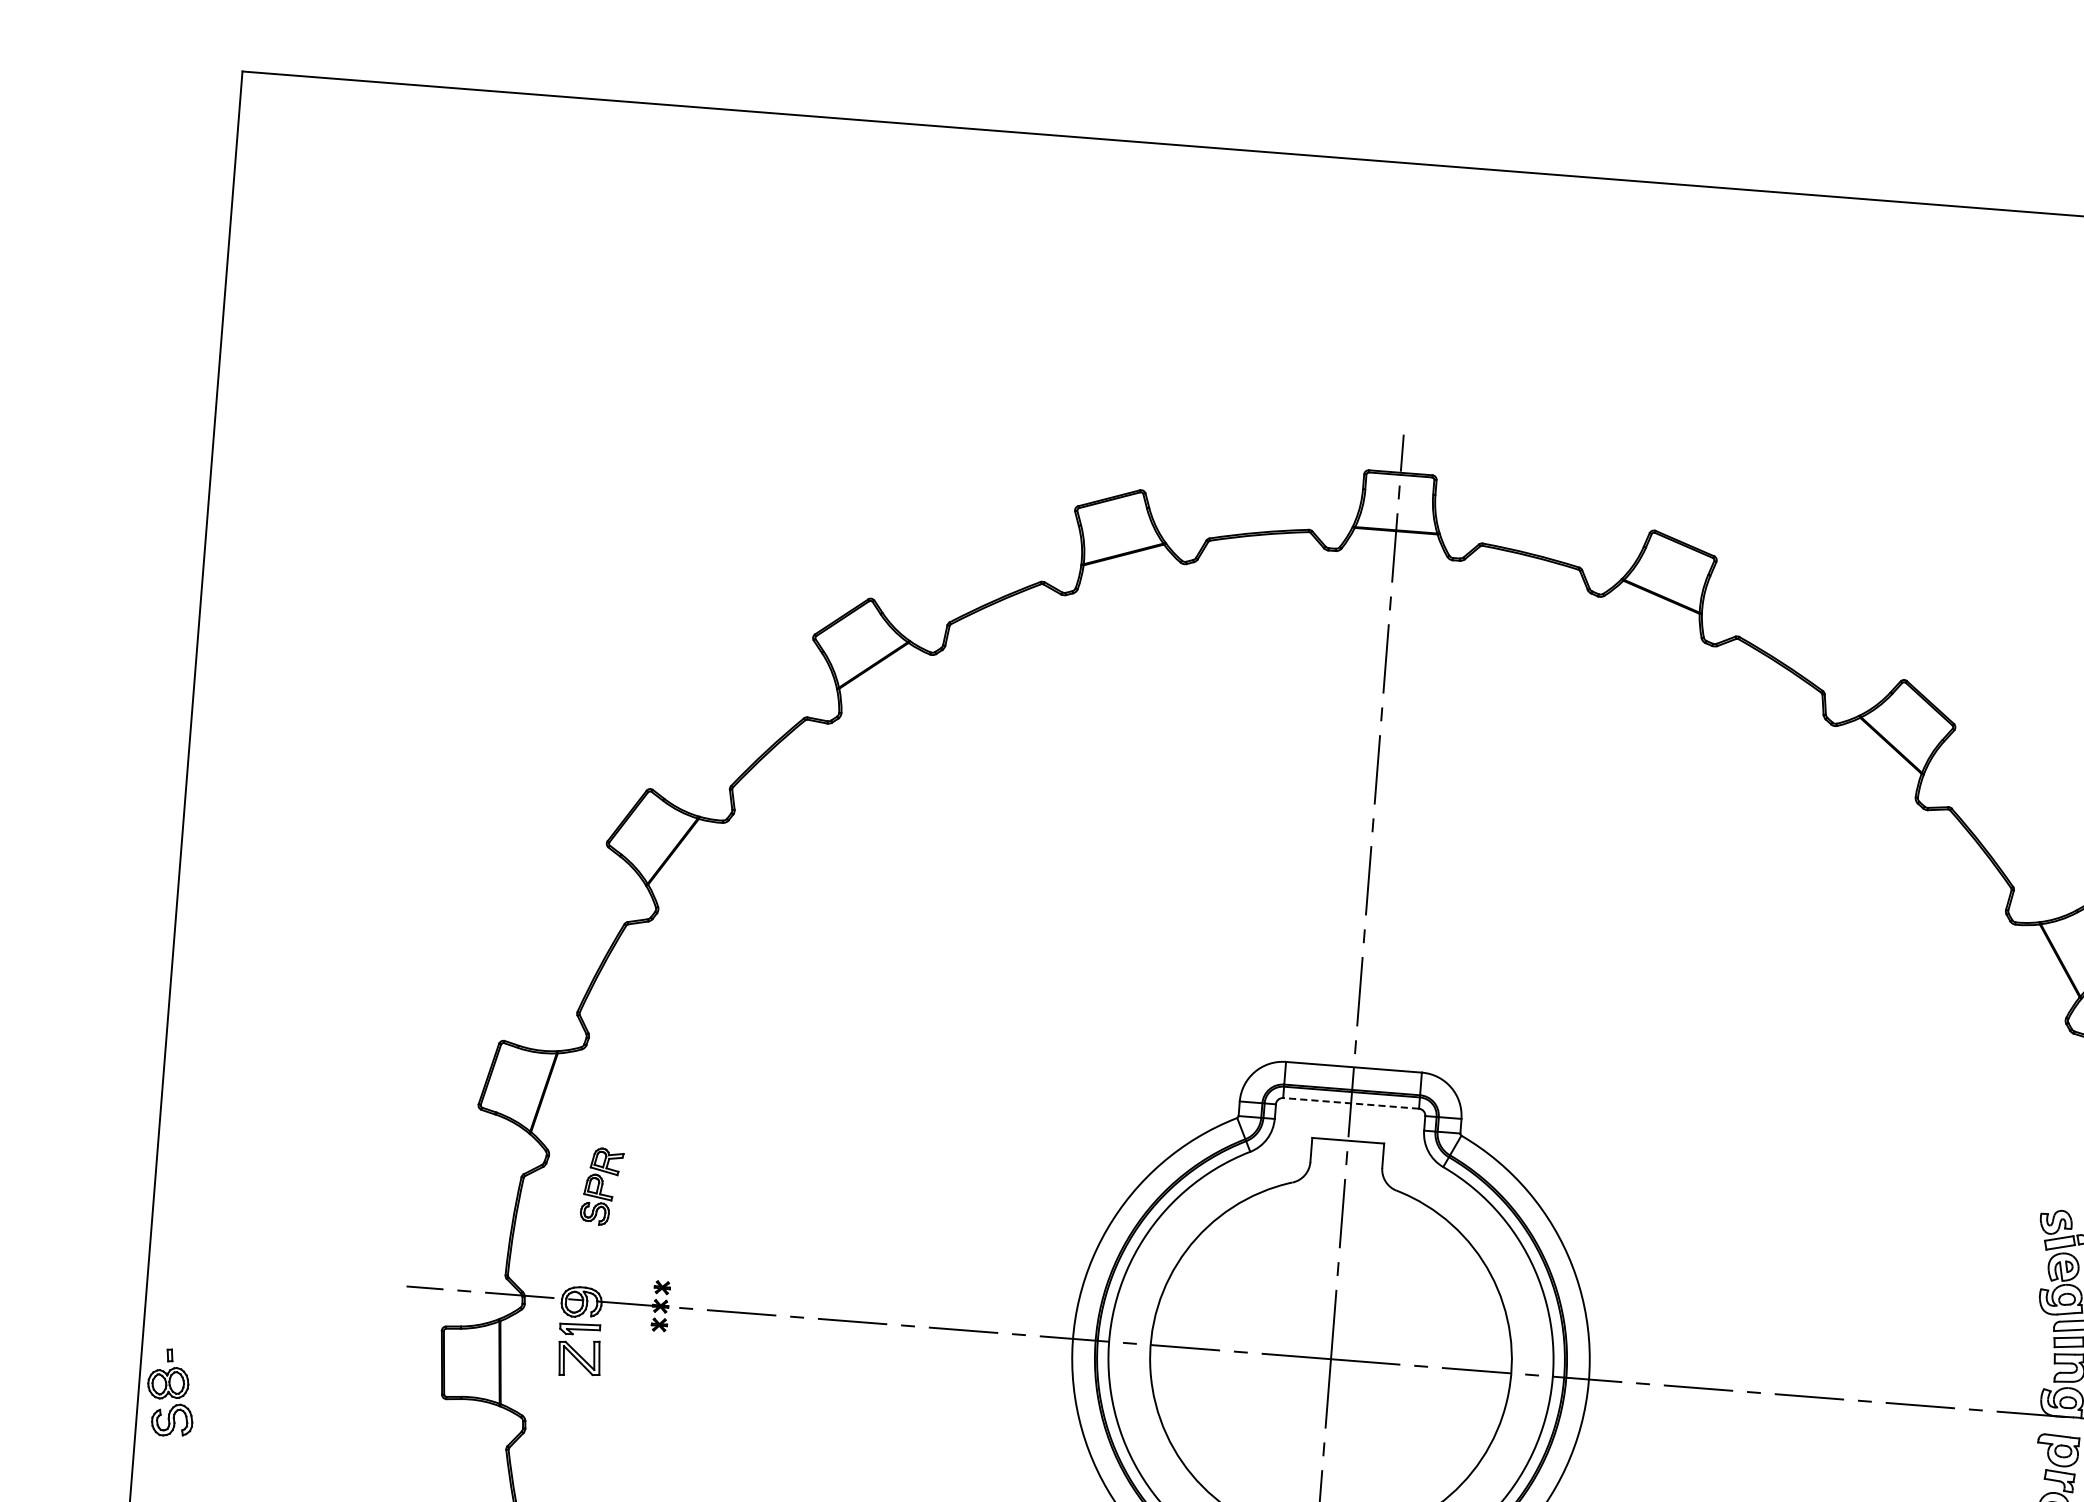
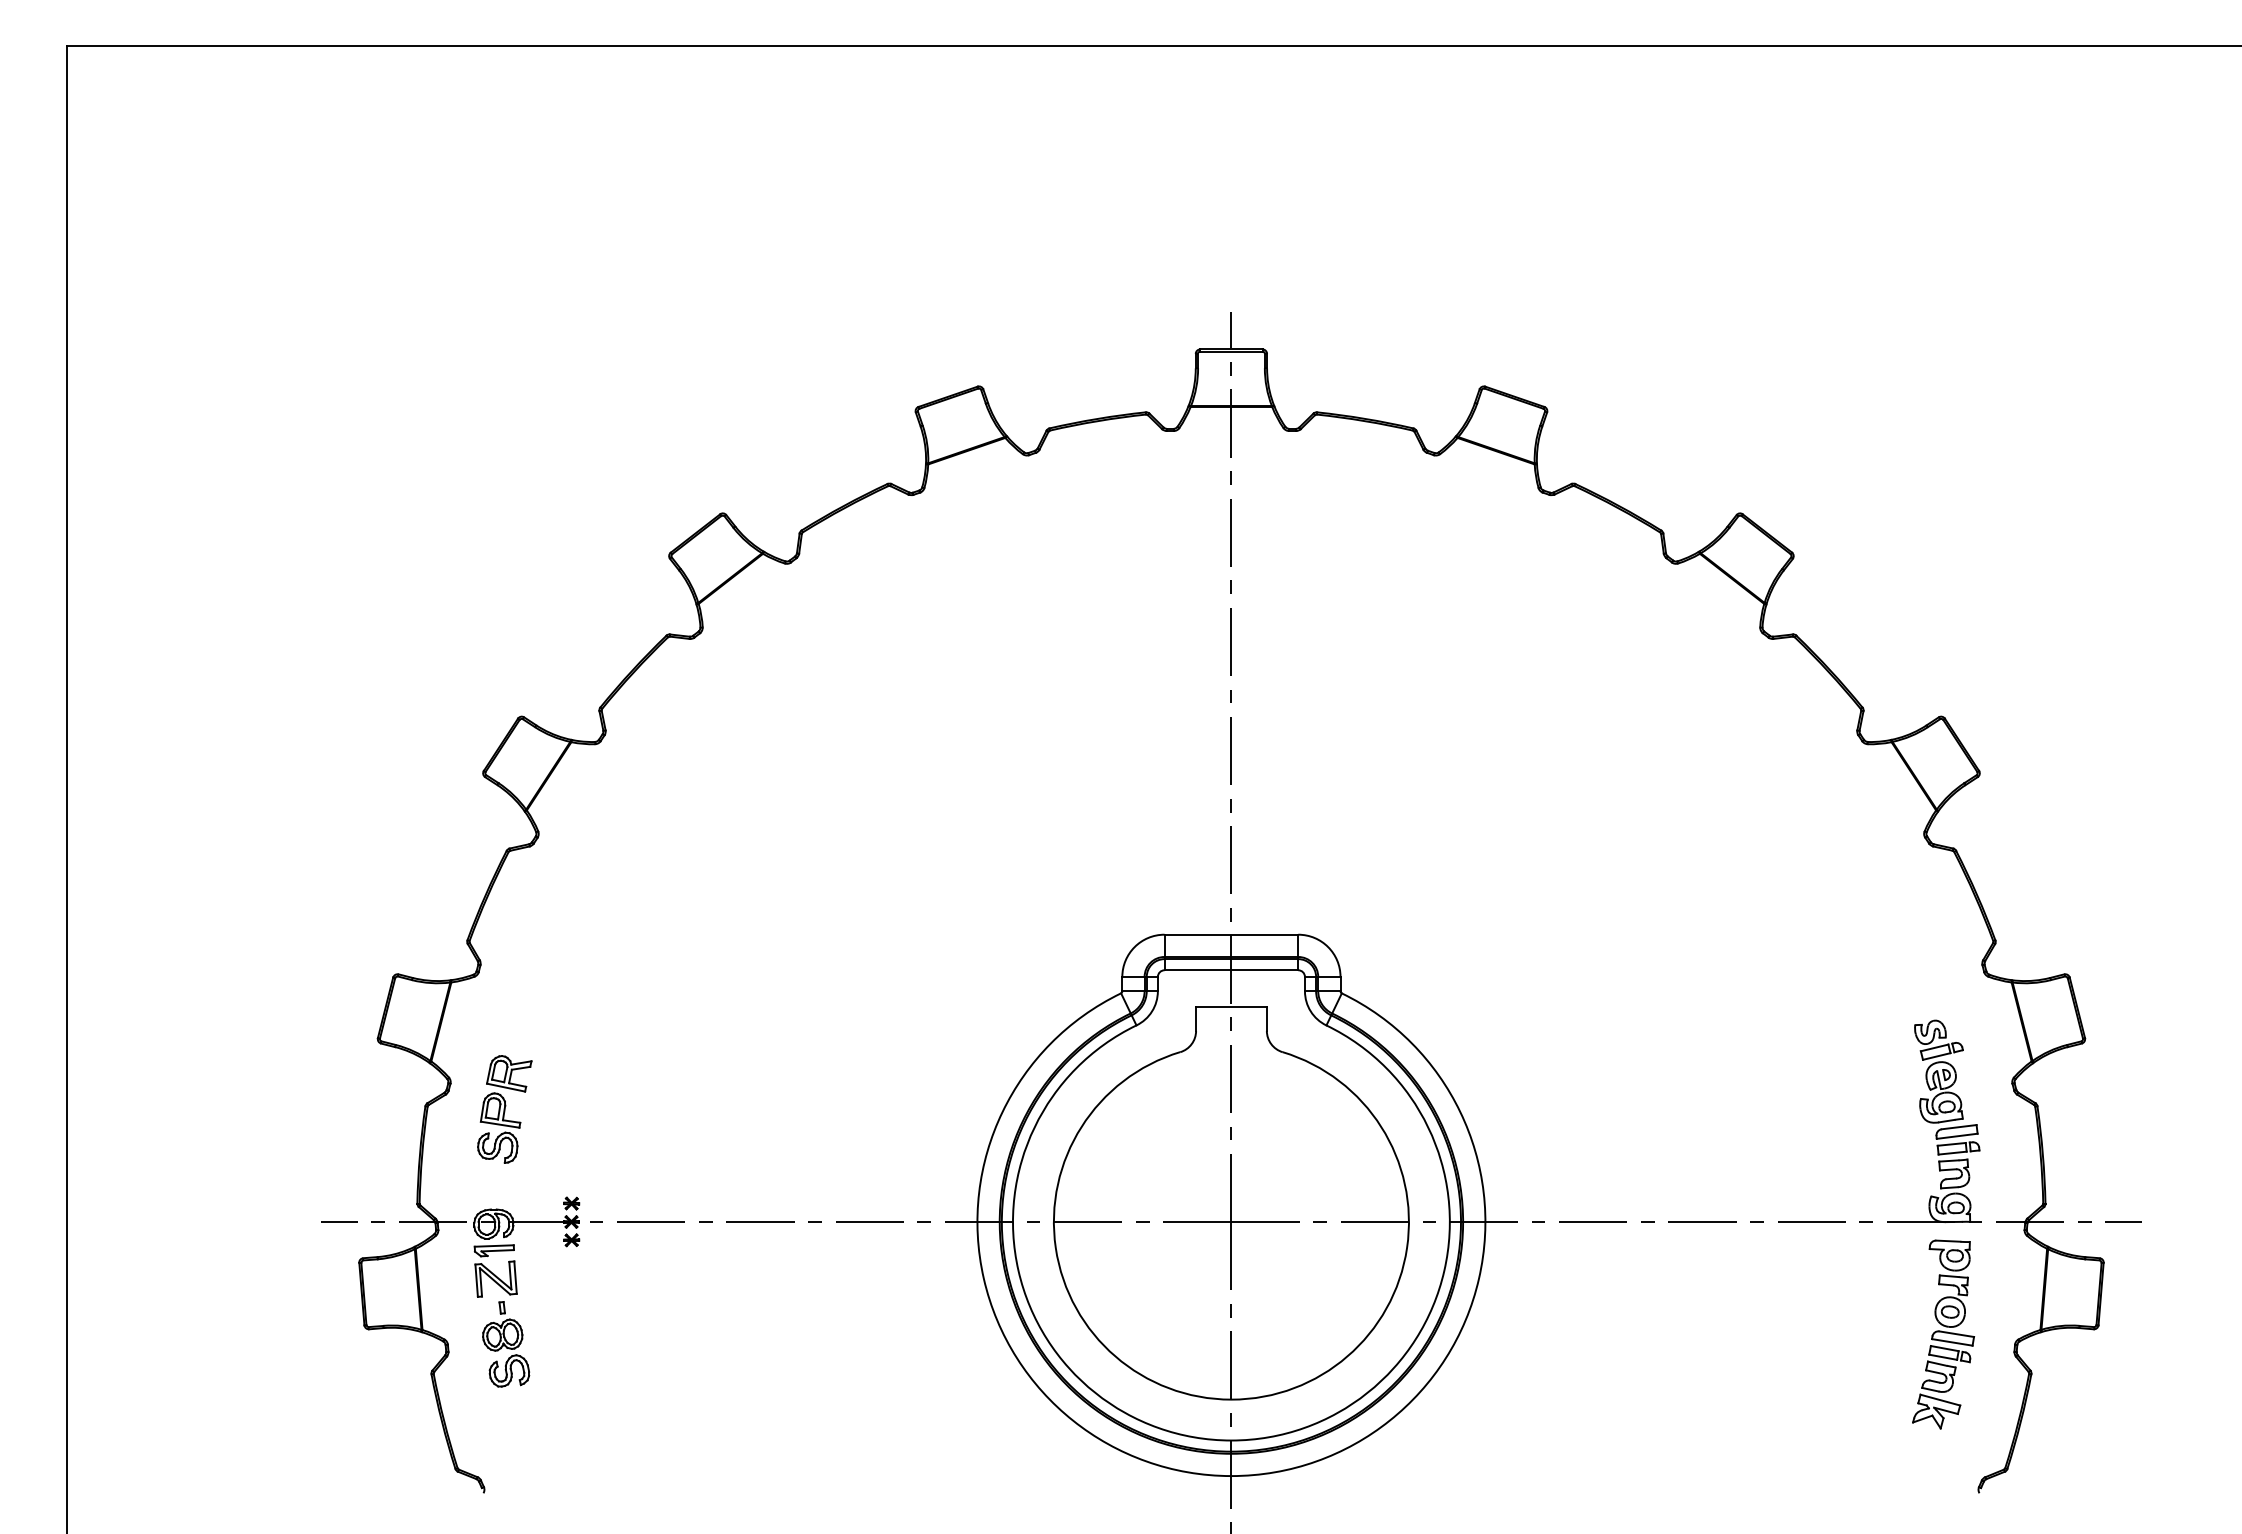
line: (1351, 1103) -> (1231, 970), dashed -> solid
part: (601, 1186) -> (504, 1109), size x1.43
part: (171, 1393) -> (506, 1344), moved

